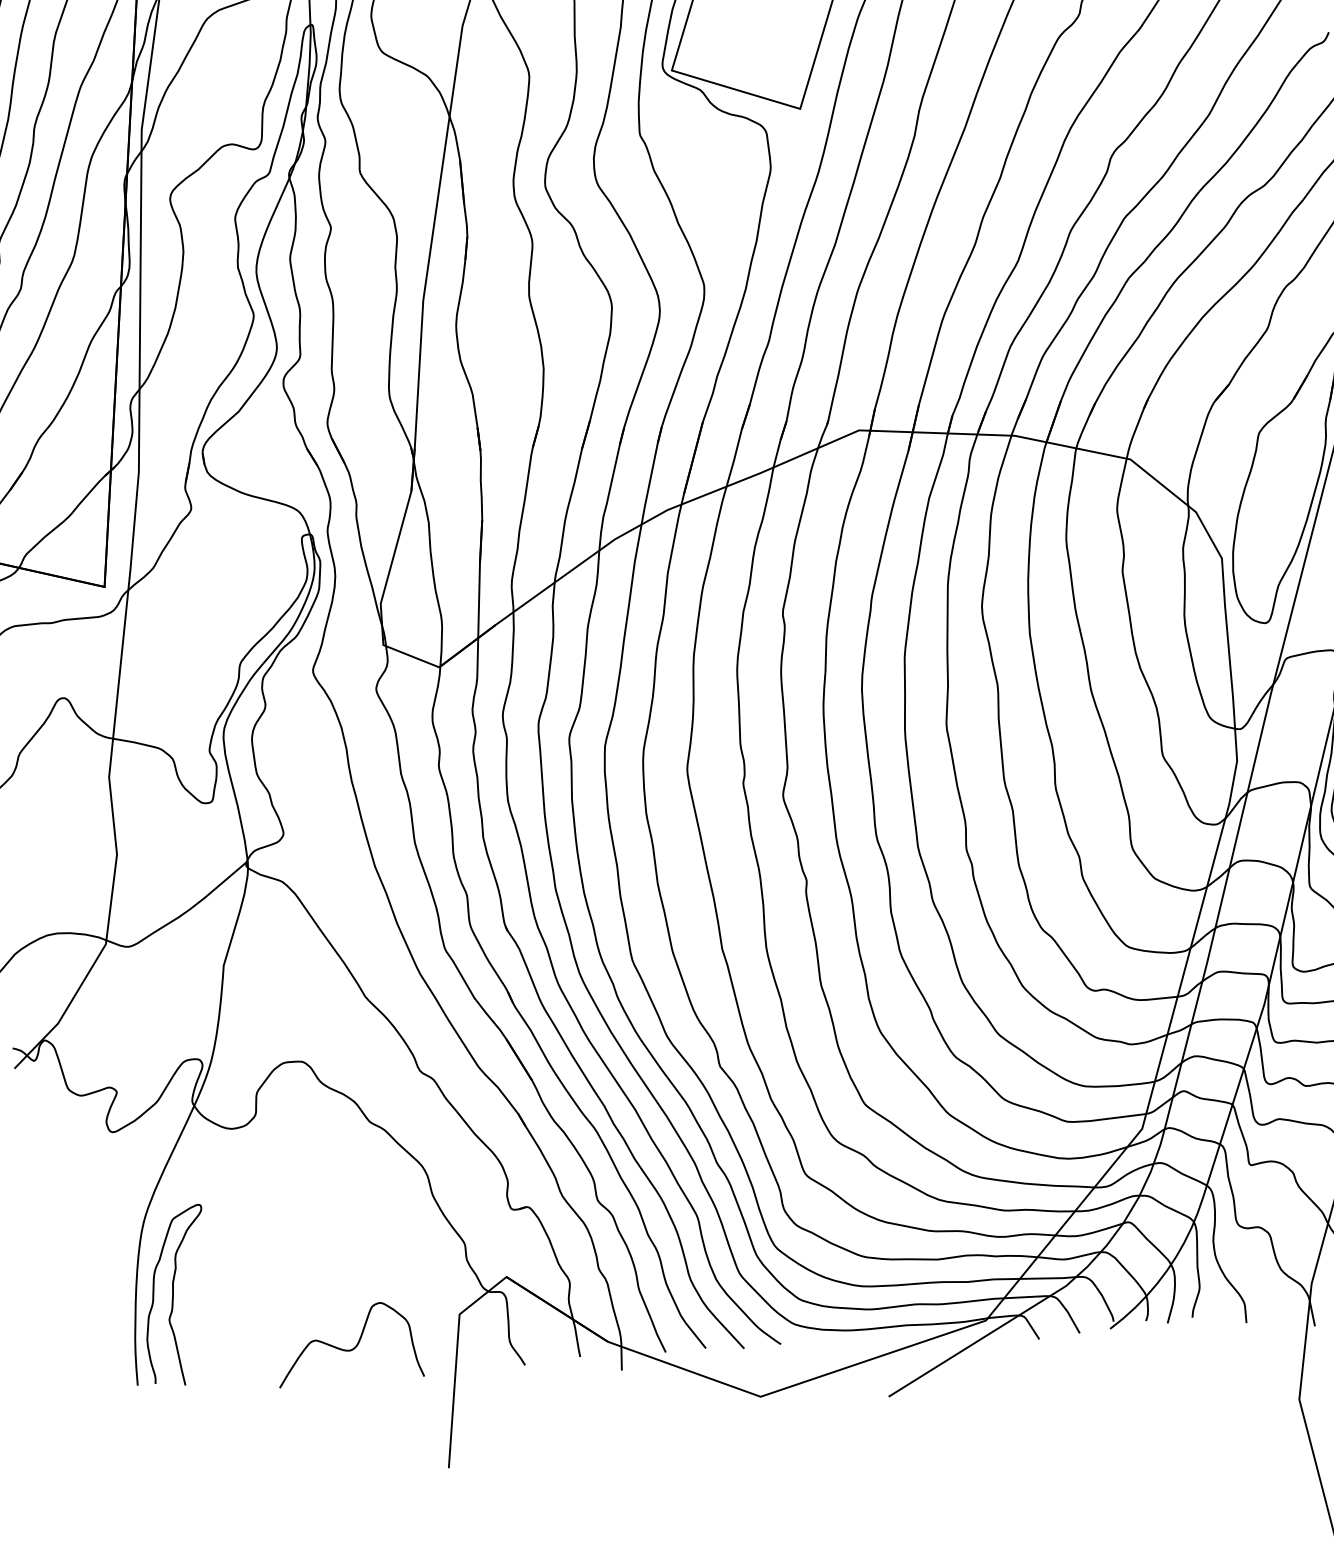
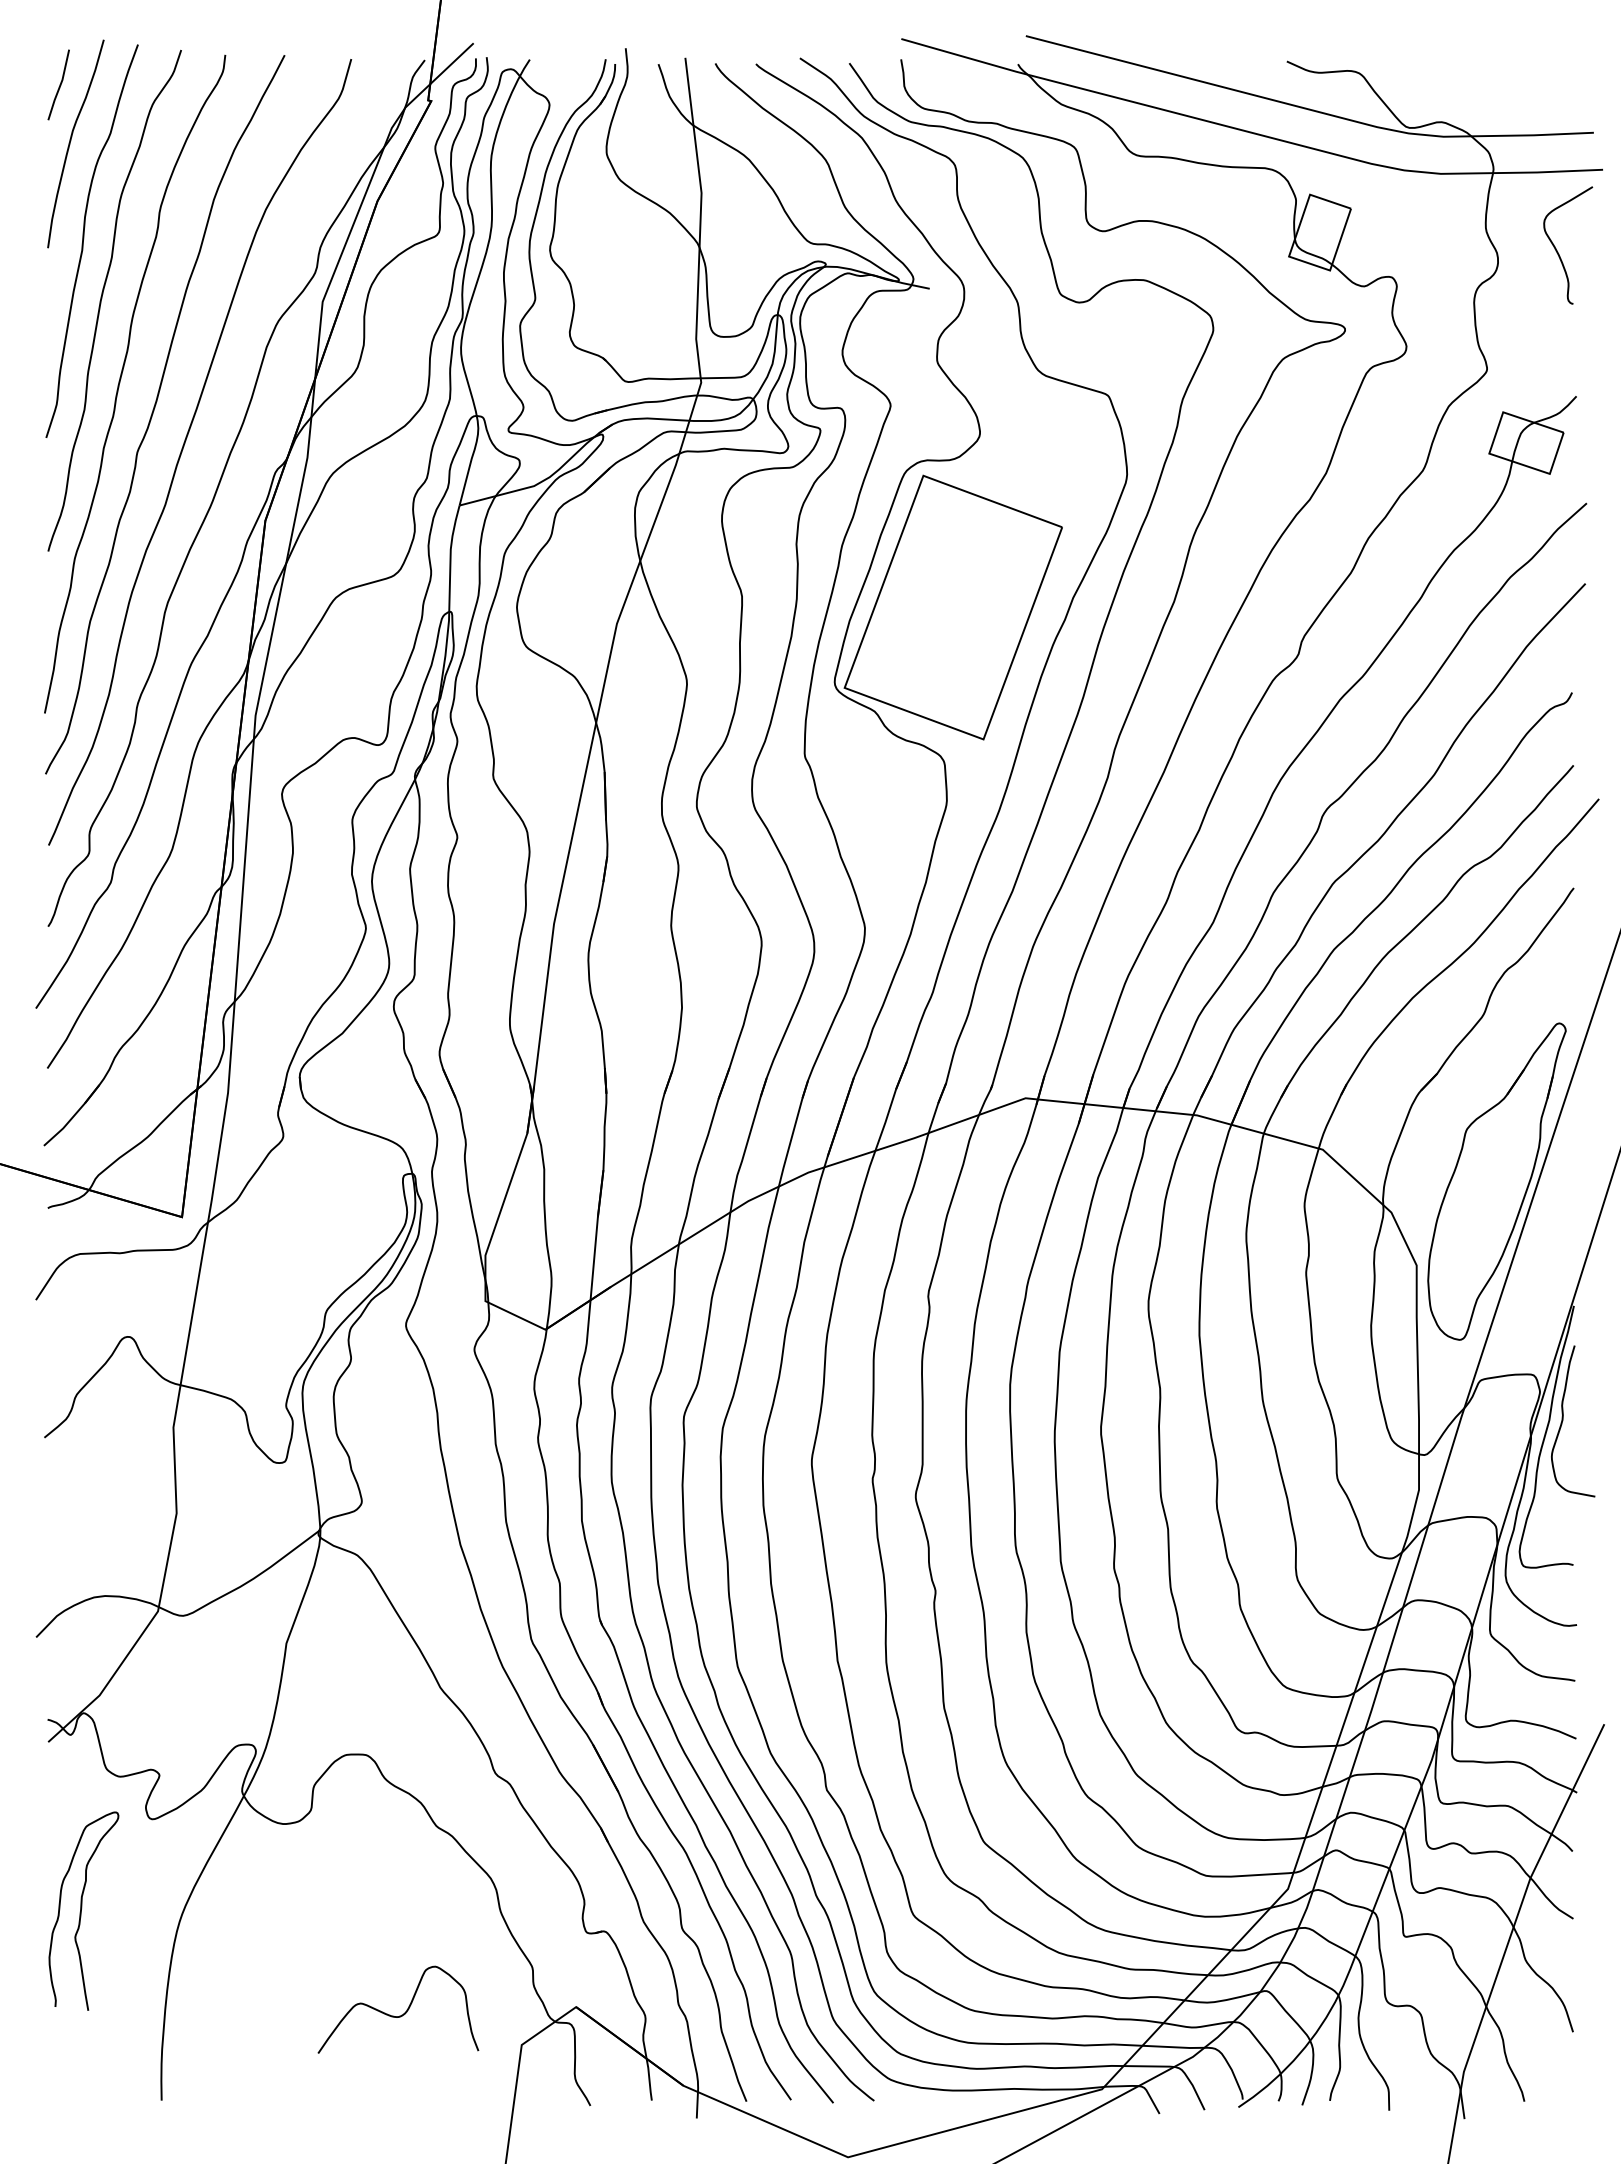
curve: (173, 1295) -> (81, 1910), moved
curve: (352, 1348) -> (401, 2014), moved

